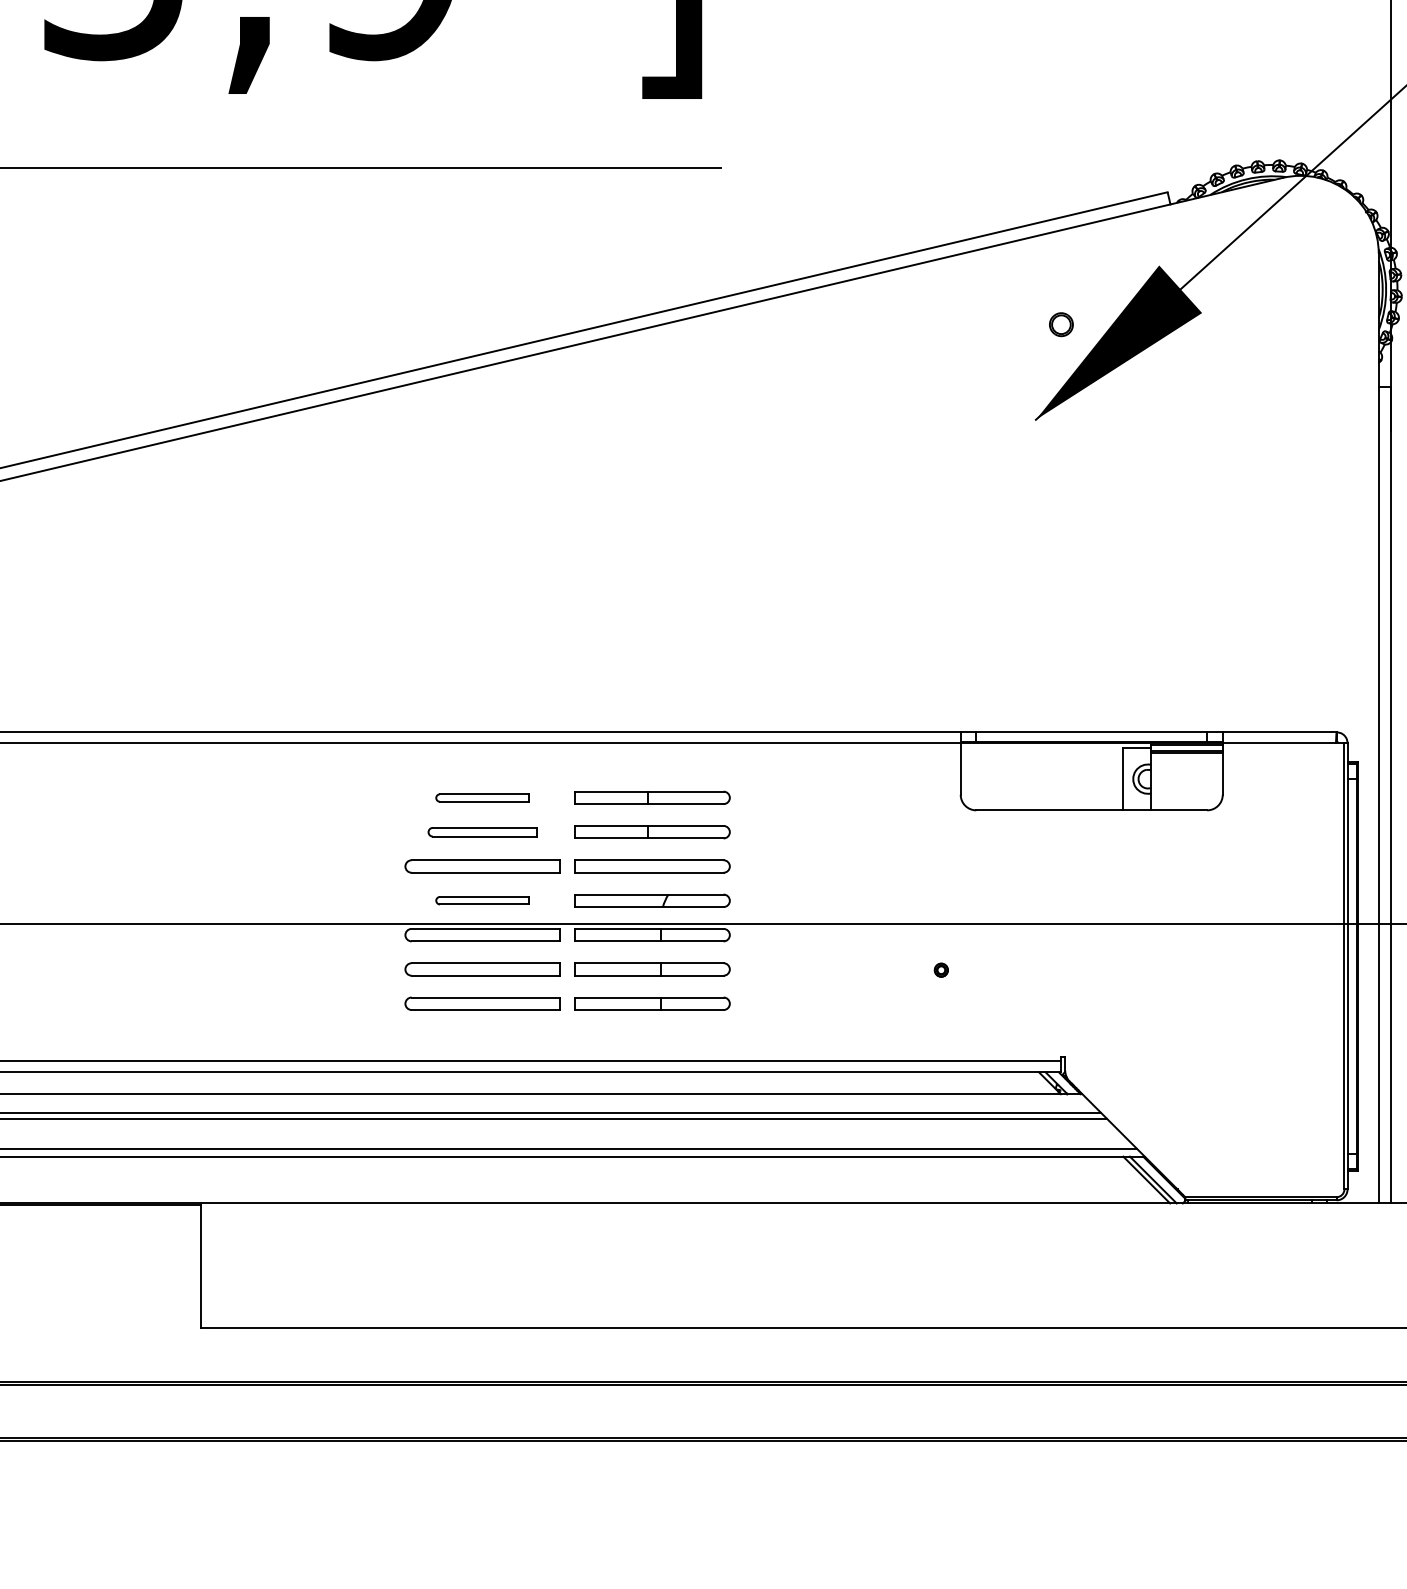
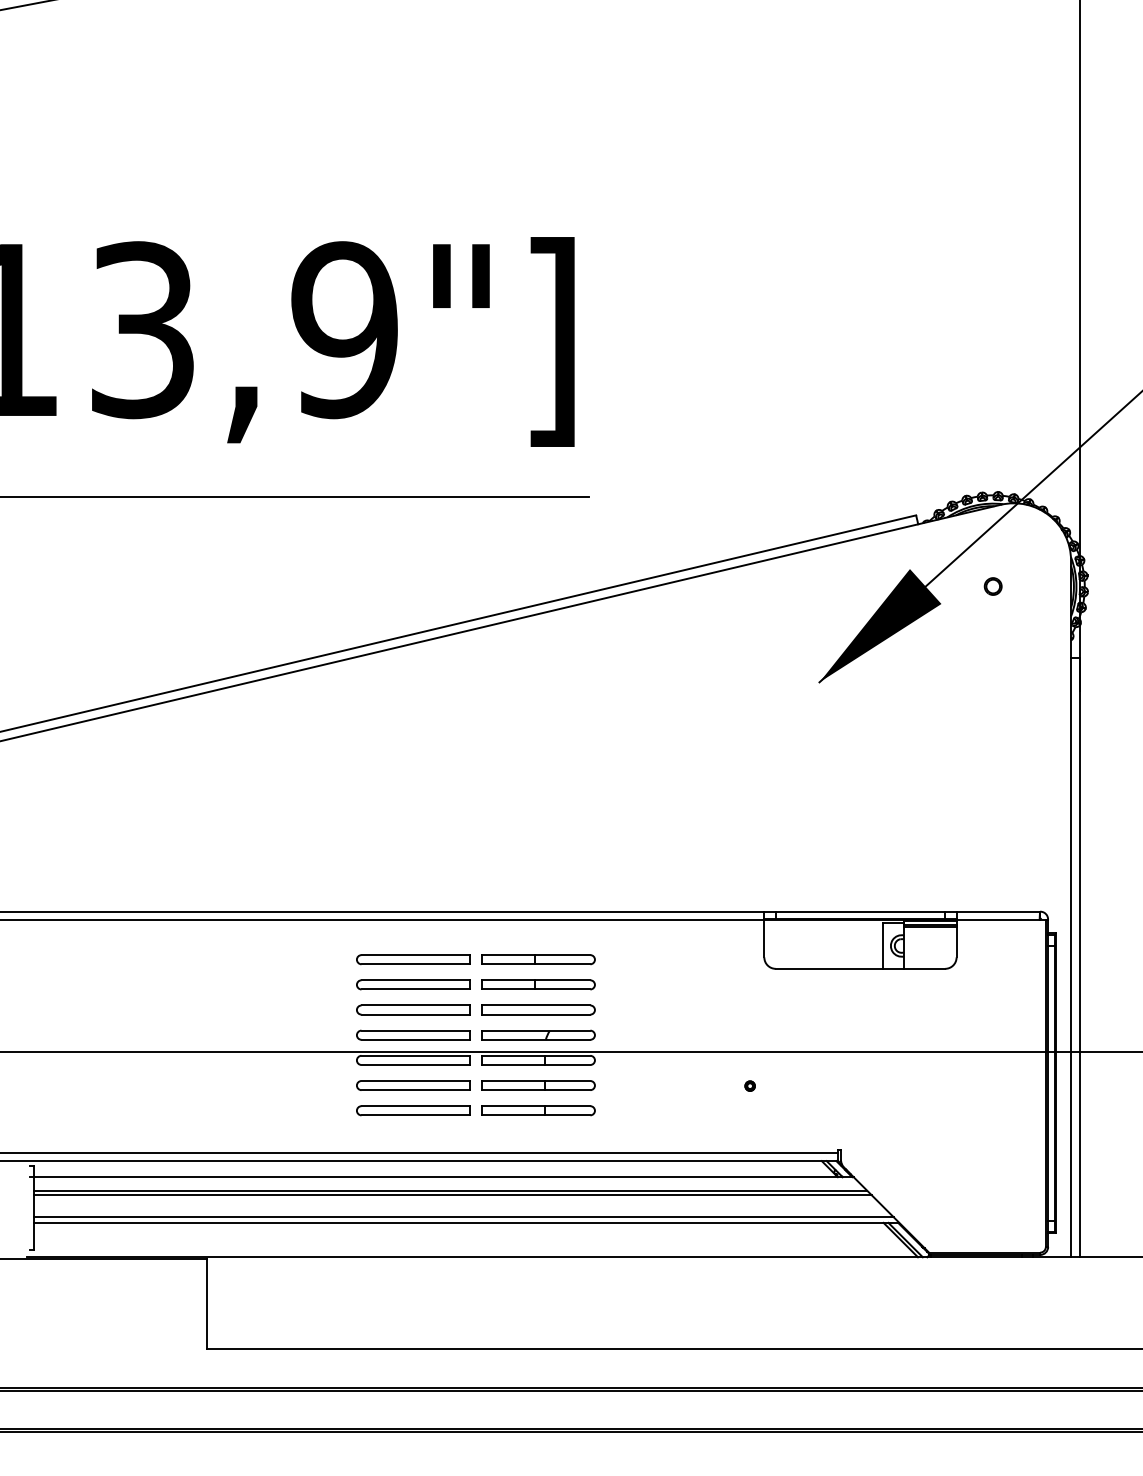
part: (1060, 324) -> (992, 586), moved
part: (482, 797) -> (413, 959), size x1.67
part: (482, 831) -> (413, 984), size x1.43
part: (482, 899) -> (413, 1034), size x1.67

